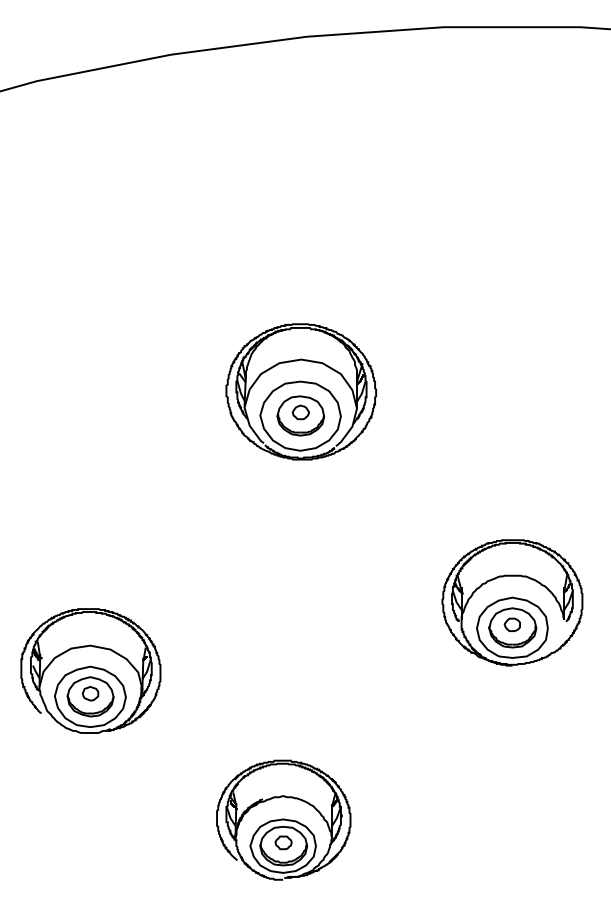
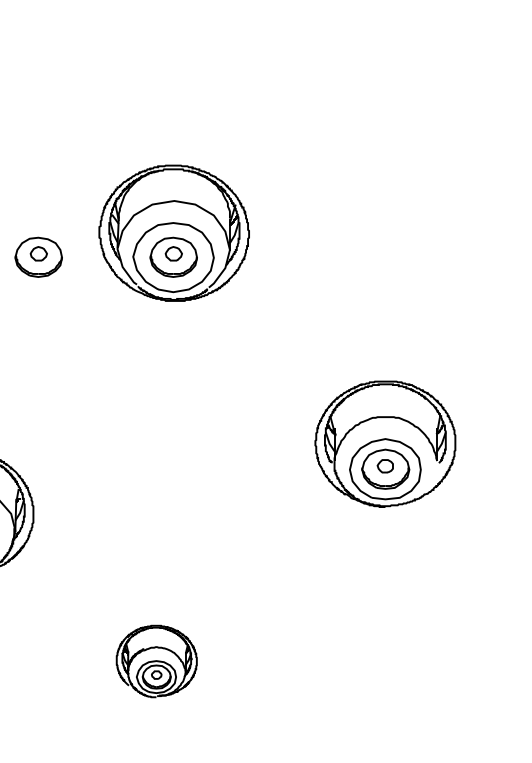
part: (165, 415) -> (38, 256), added
part: (283, 819) -> (156, 660), size x0.6

